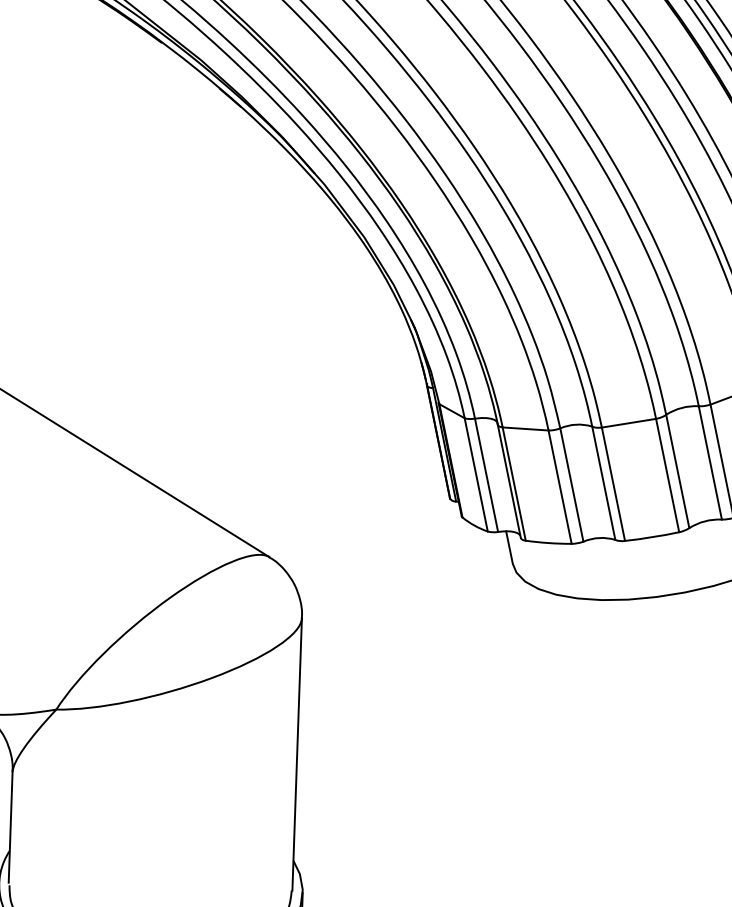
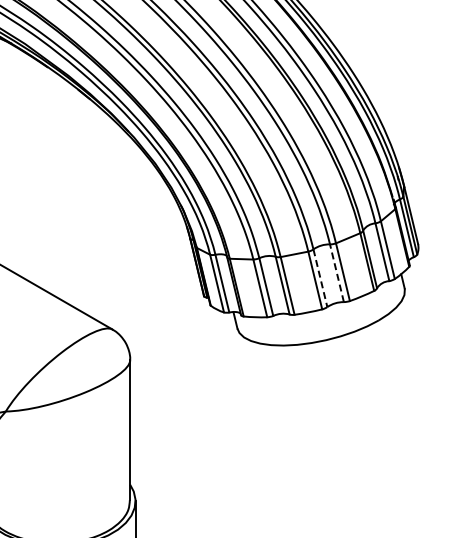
line: (709, 463) -> (336, 273), solid -> dashed
line: (677, 471) -> (320, 278), solid -> dashed

